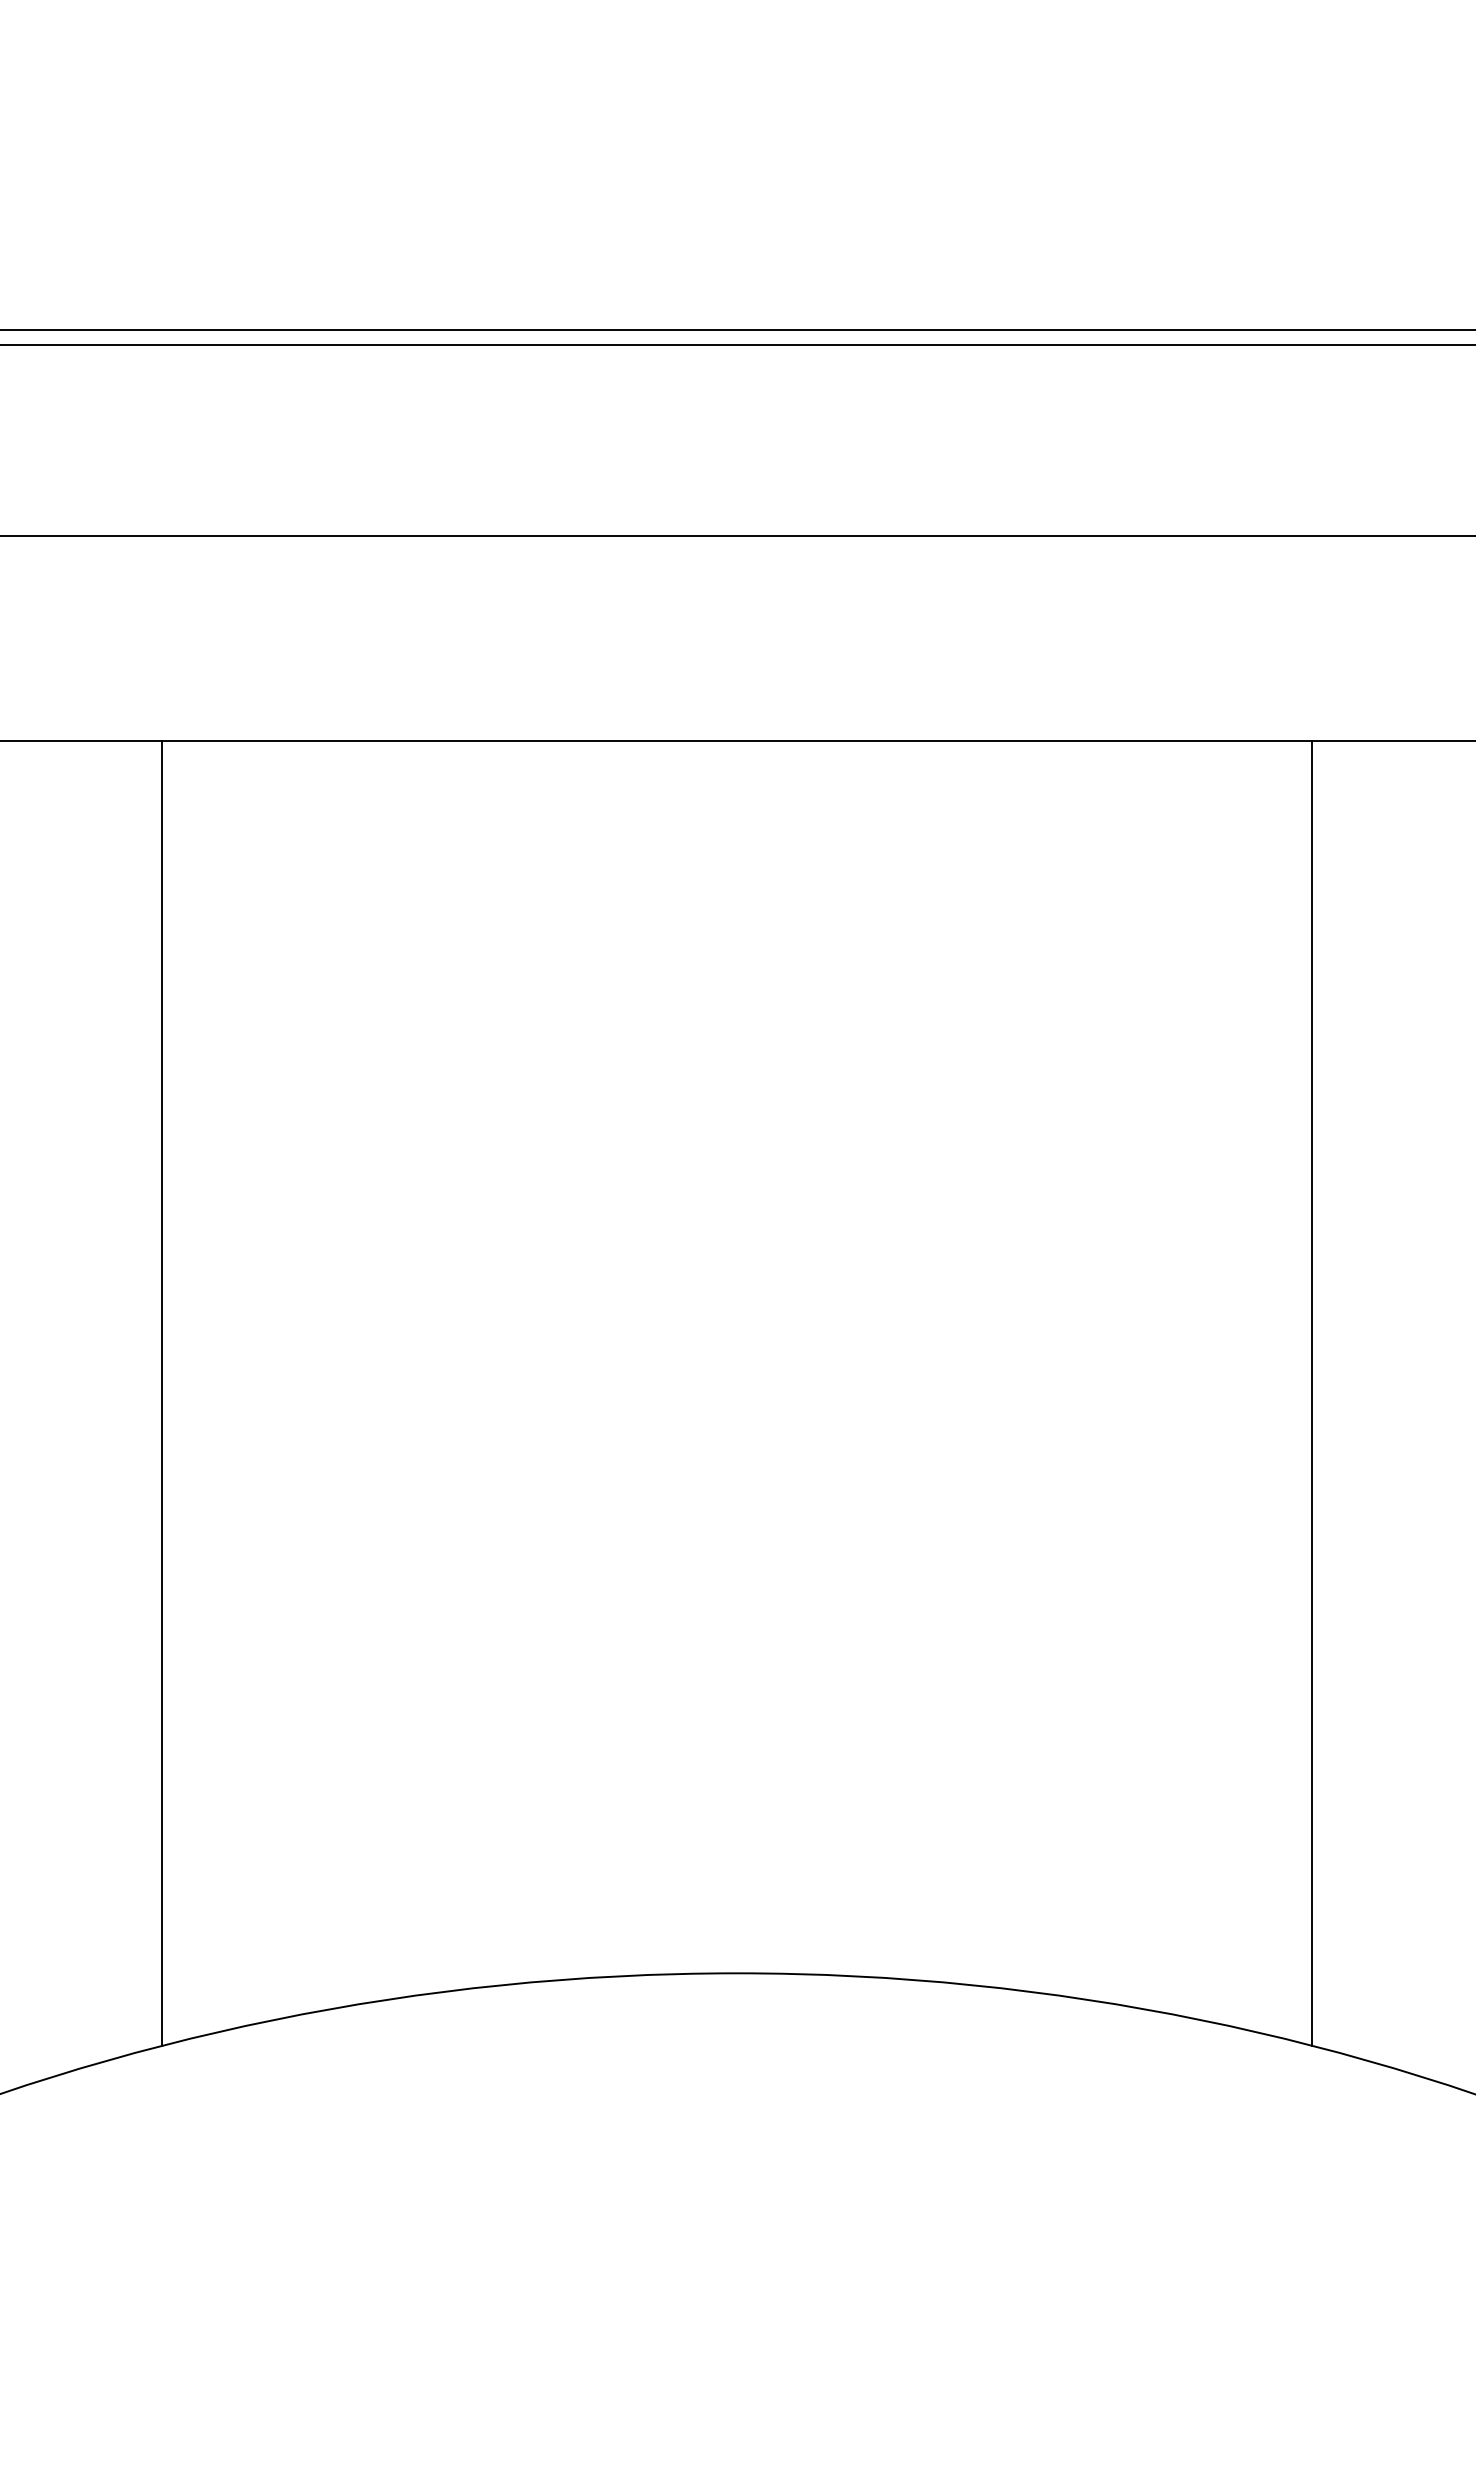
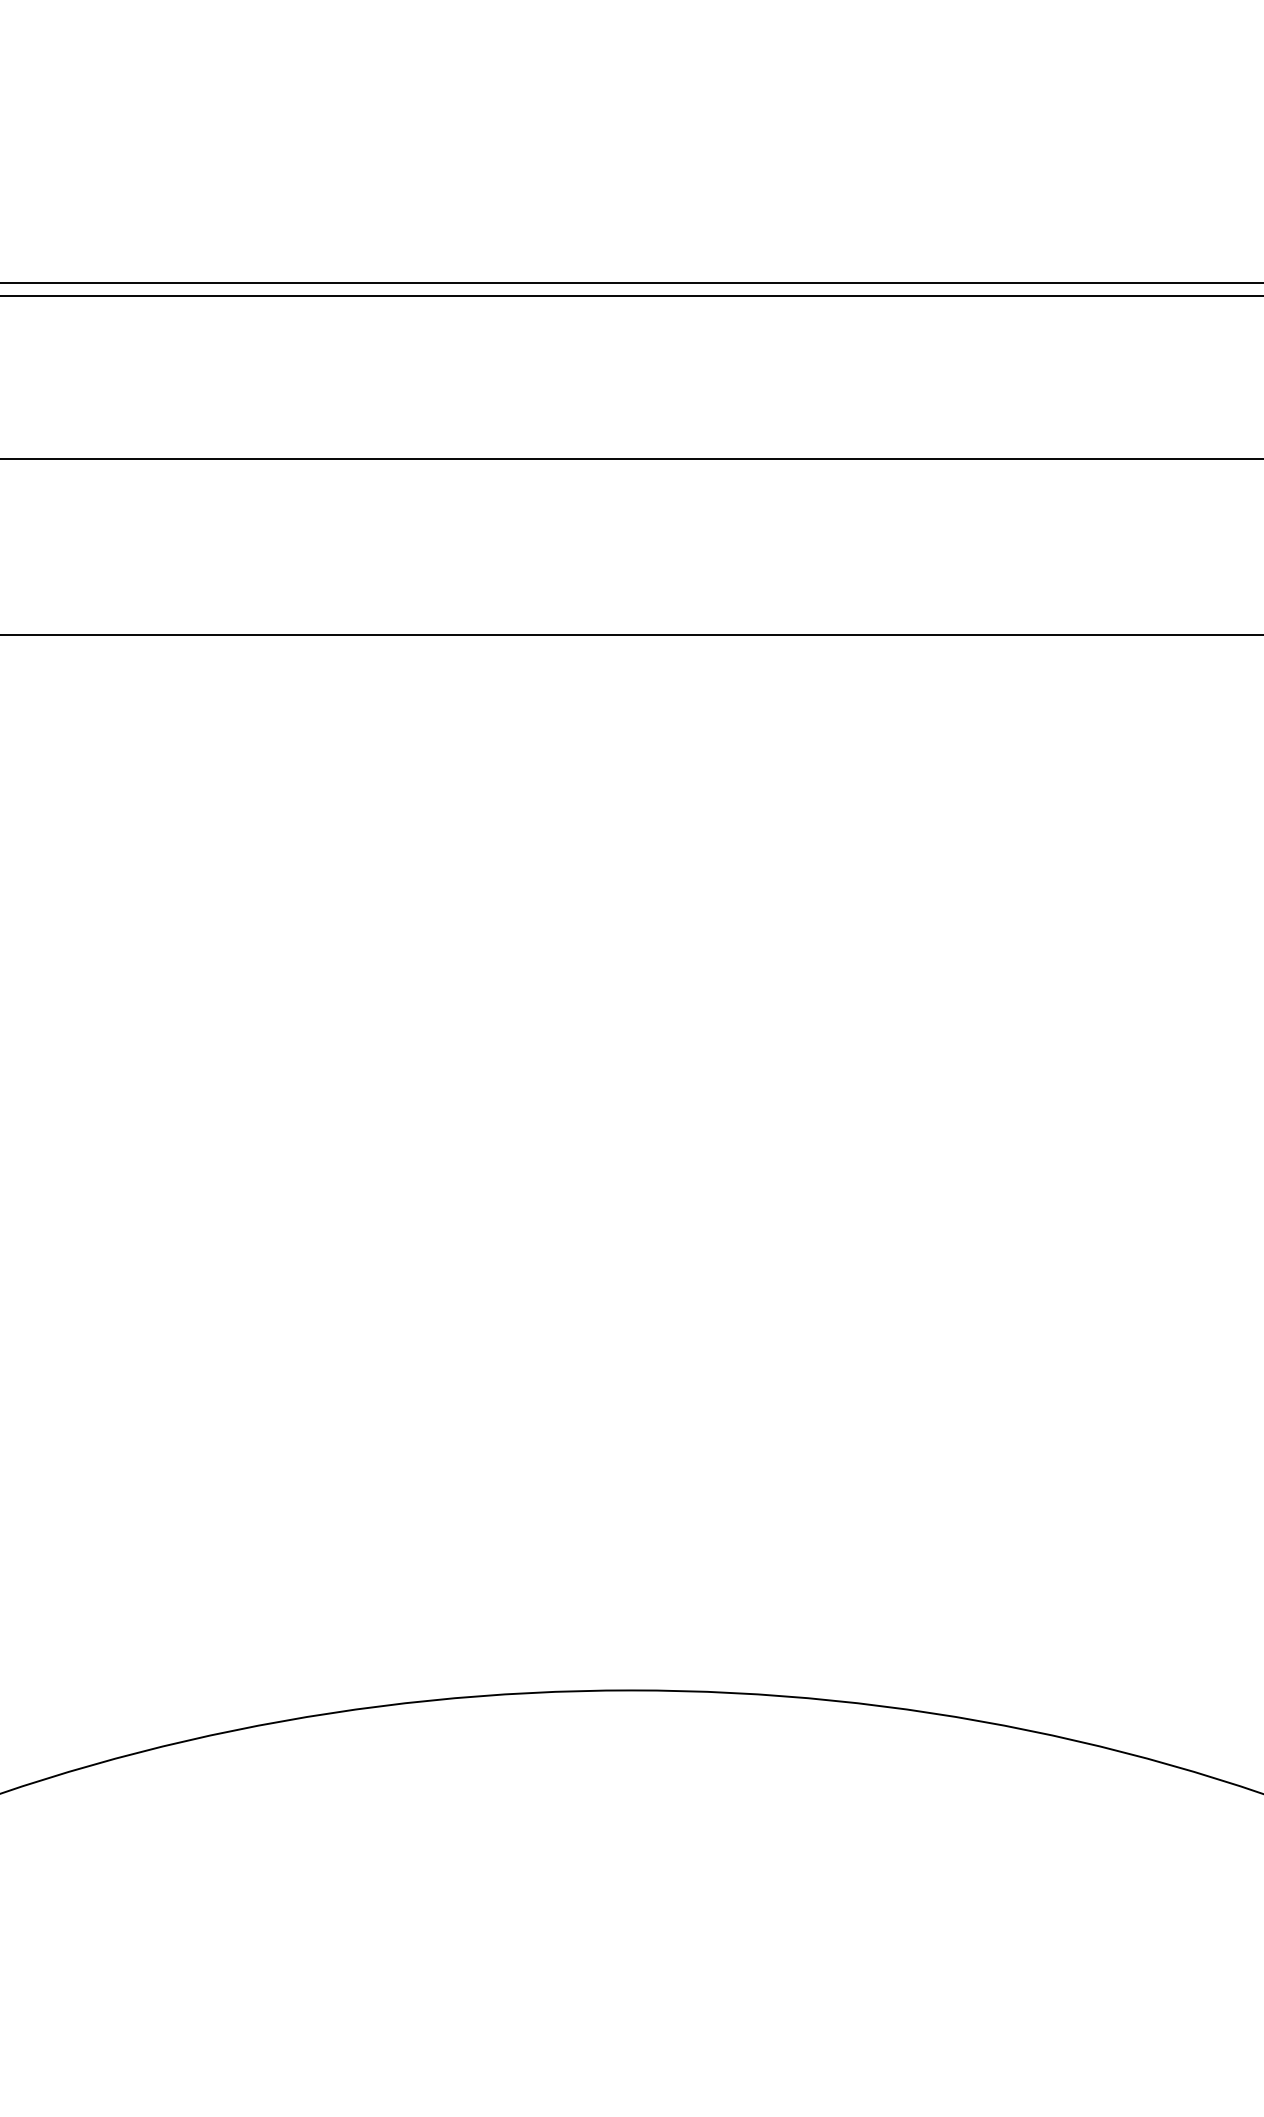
line: (162, 1393) -> (139, 1193), removed
line: (1312, 1393) -> (1124, 1193), removed

